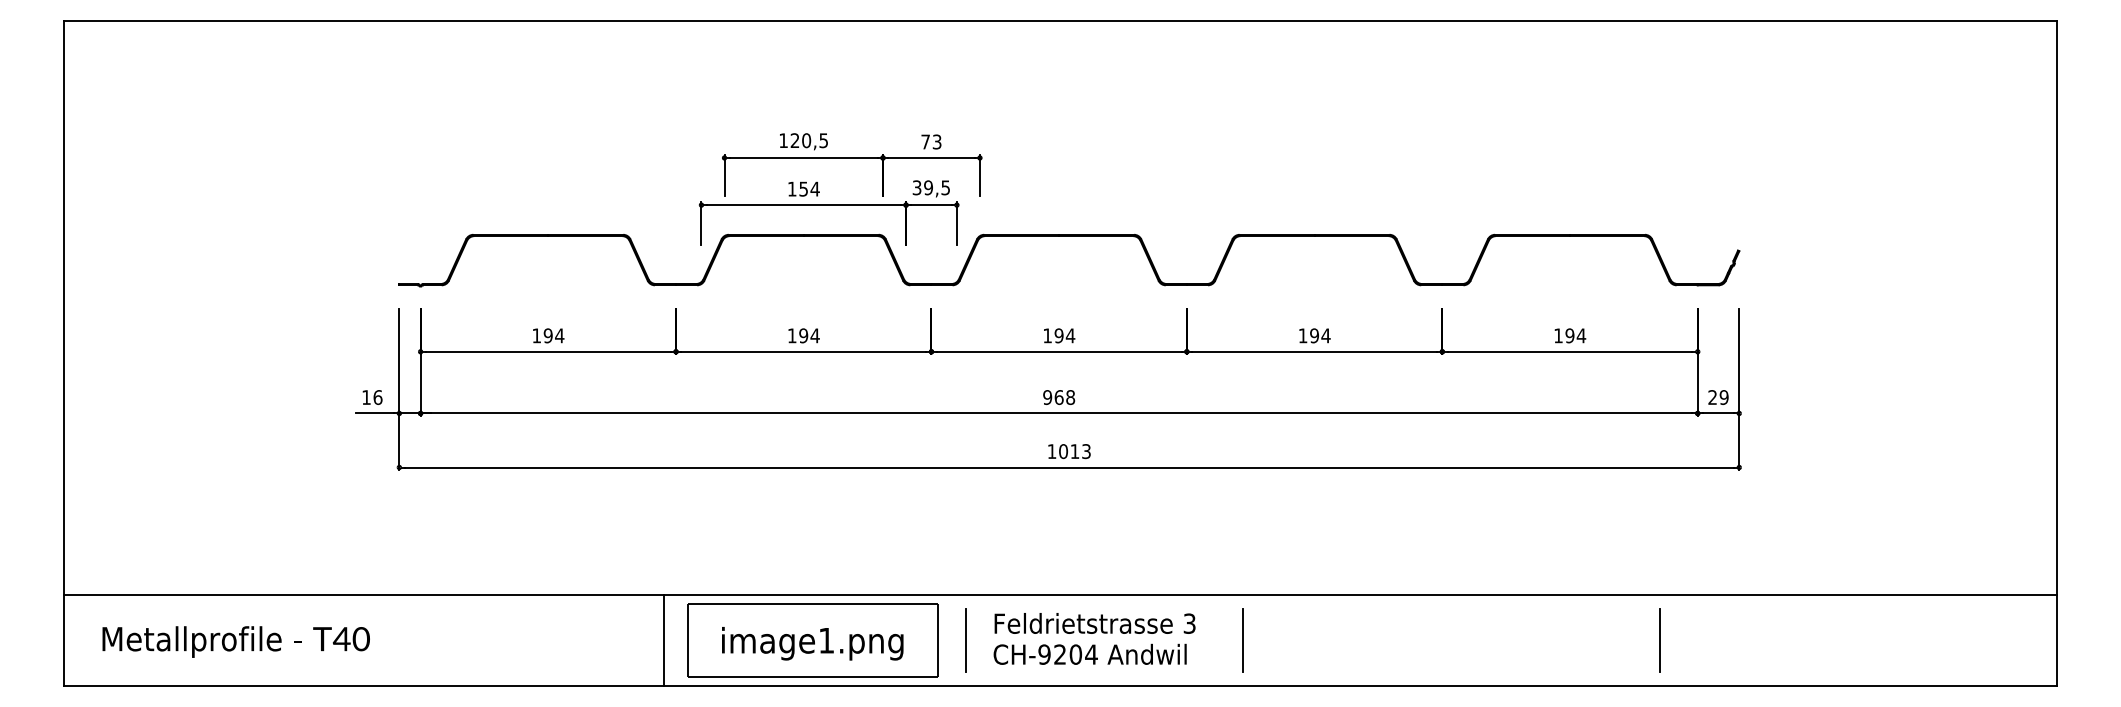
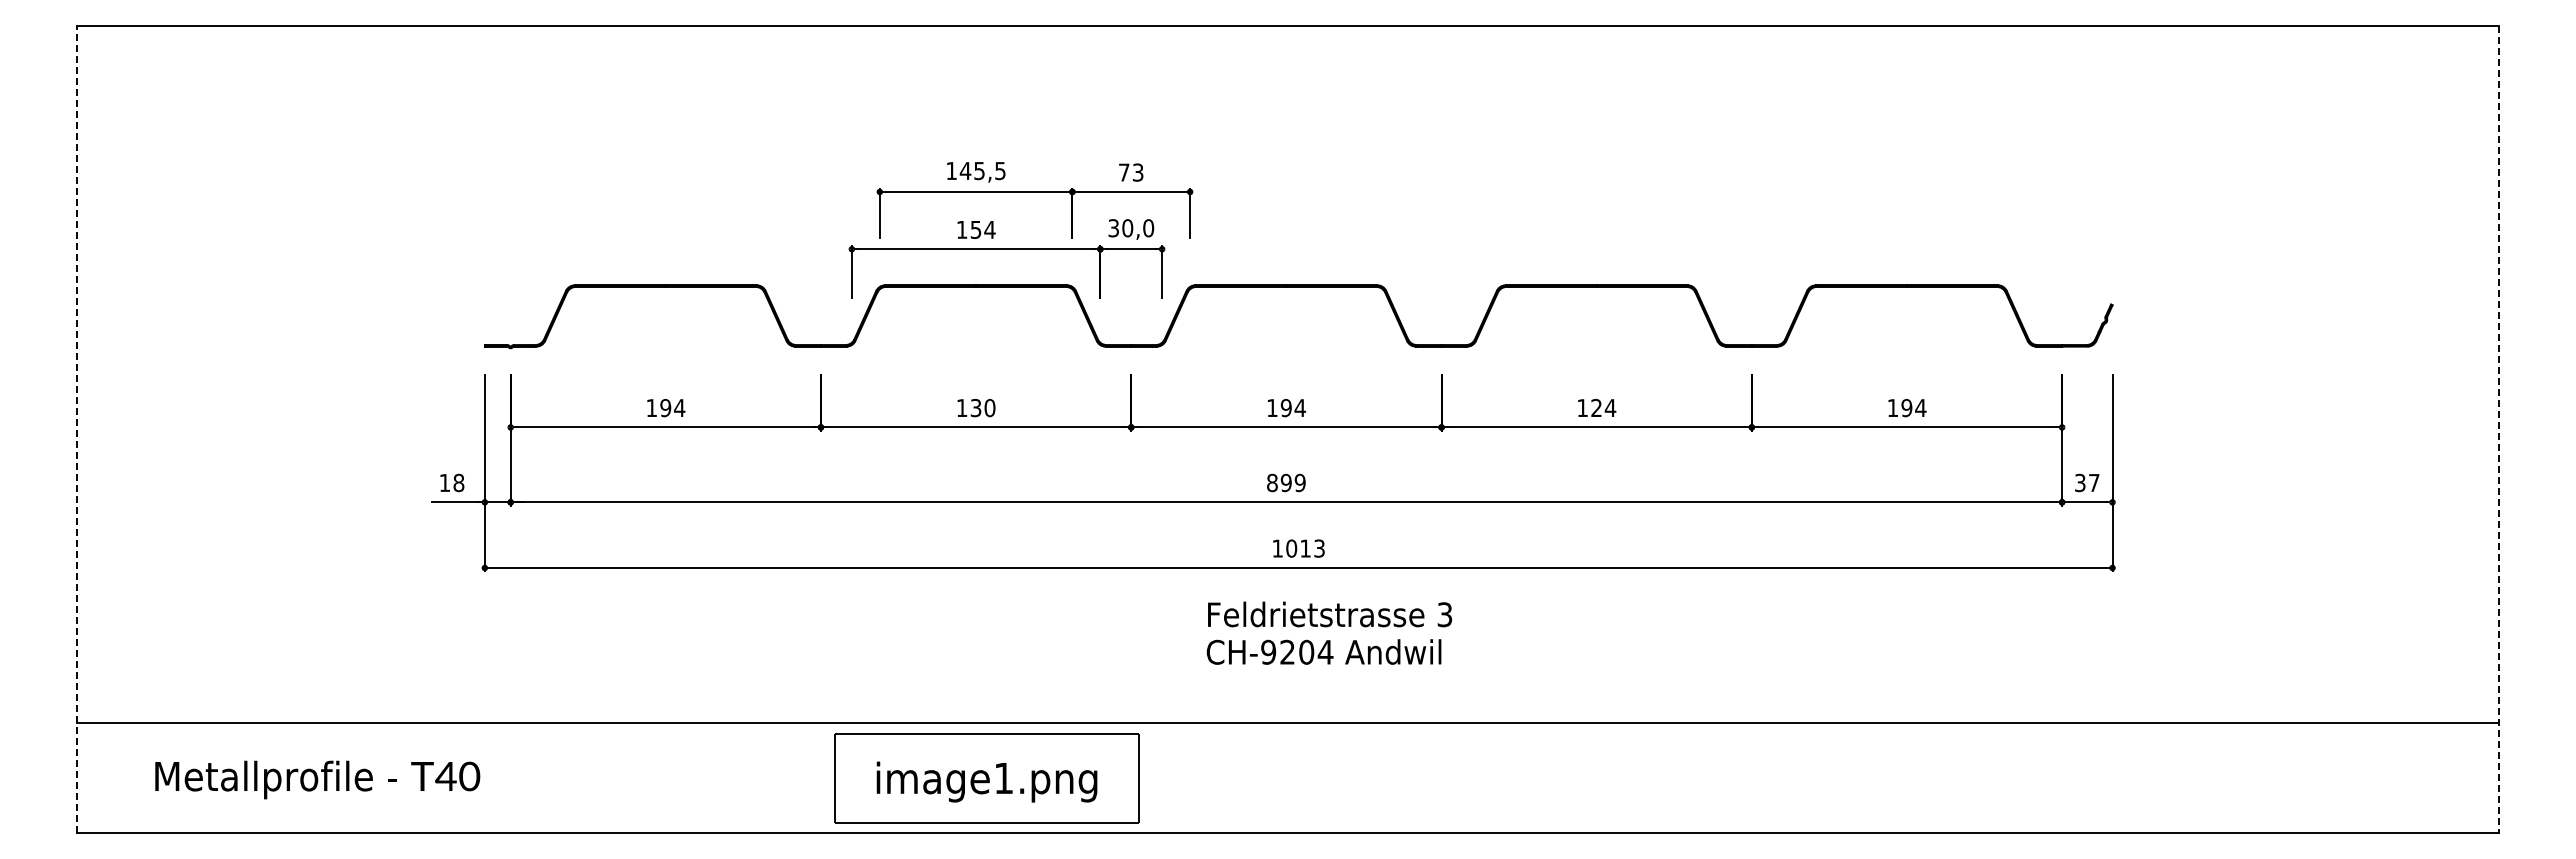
text: (800, 140) -> (972, 170), 120,5 -> 145,5
text: (937, 188) -> (1138, 228), 39,5 -> 30,0
text: (809, 336) -> (982, 408), 194 -> 130
text: (1314, 336) -> (1596, 408), 194 -> 124
line: (64, 353) -> (77, 429), solid -> dashed
line: (2056, 353) -> (2498, 429), solid -> dashed
text: (377, 397) -> (458, 482), 16 -> 18
text: (1059, 397) -> (1286, 482), 968 -> 899
text: (1718, 397) -> (2087, 482), 29 -> 37
text: (1094, 638) -> (1329, 632), moved
line: (663, 640) -> (805, 778), removed
line: (966, 640) -> (1173, 778), removed
line: (1242, 640) -> (1509, 778), removed
line: (1660, 640) -> (2016, 778), removed
text: (236, 641) -> (317, 779), moved

